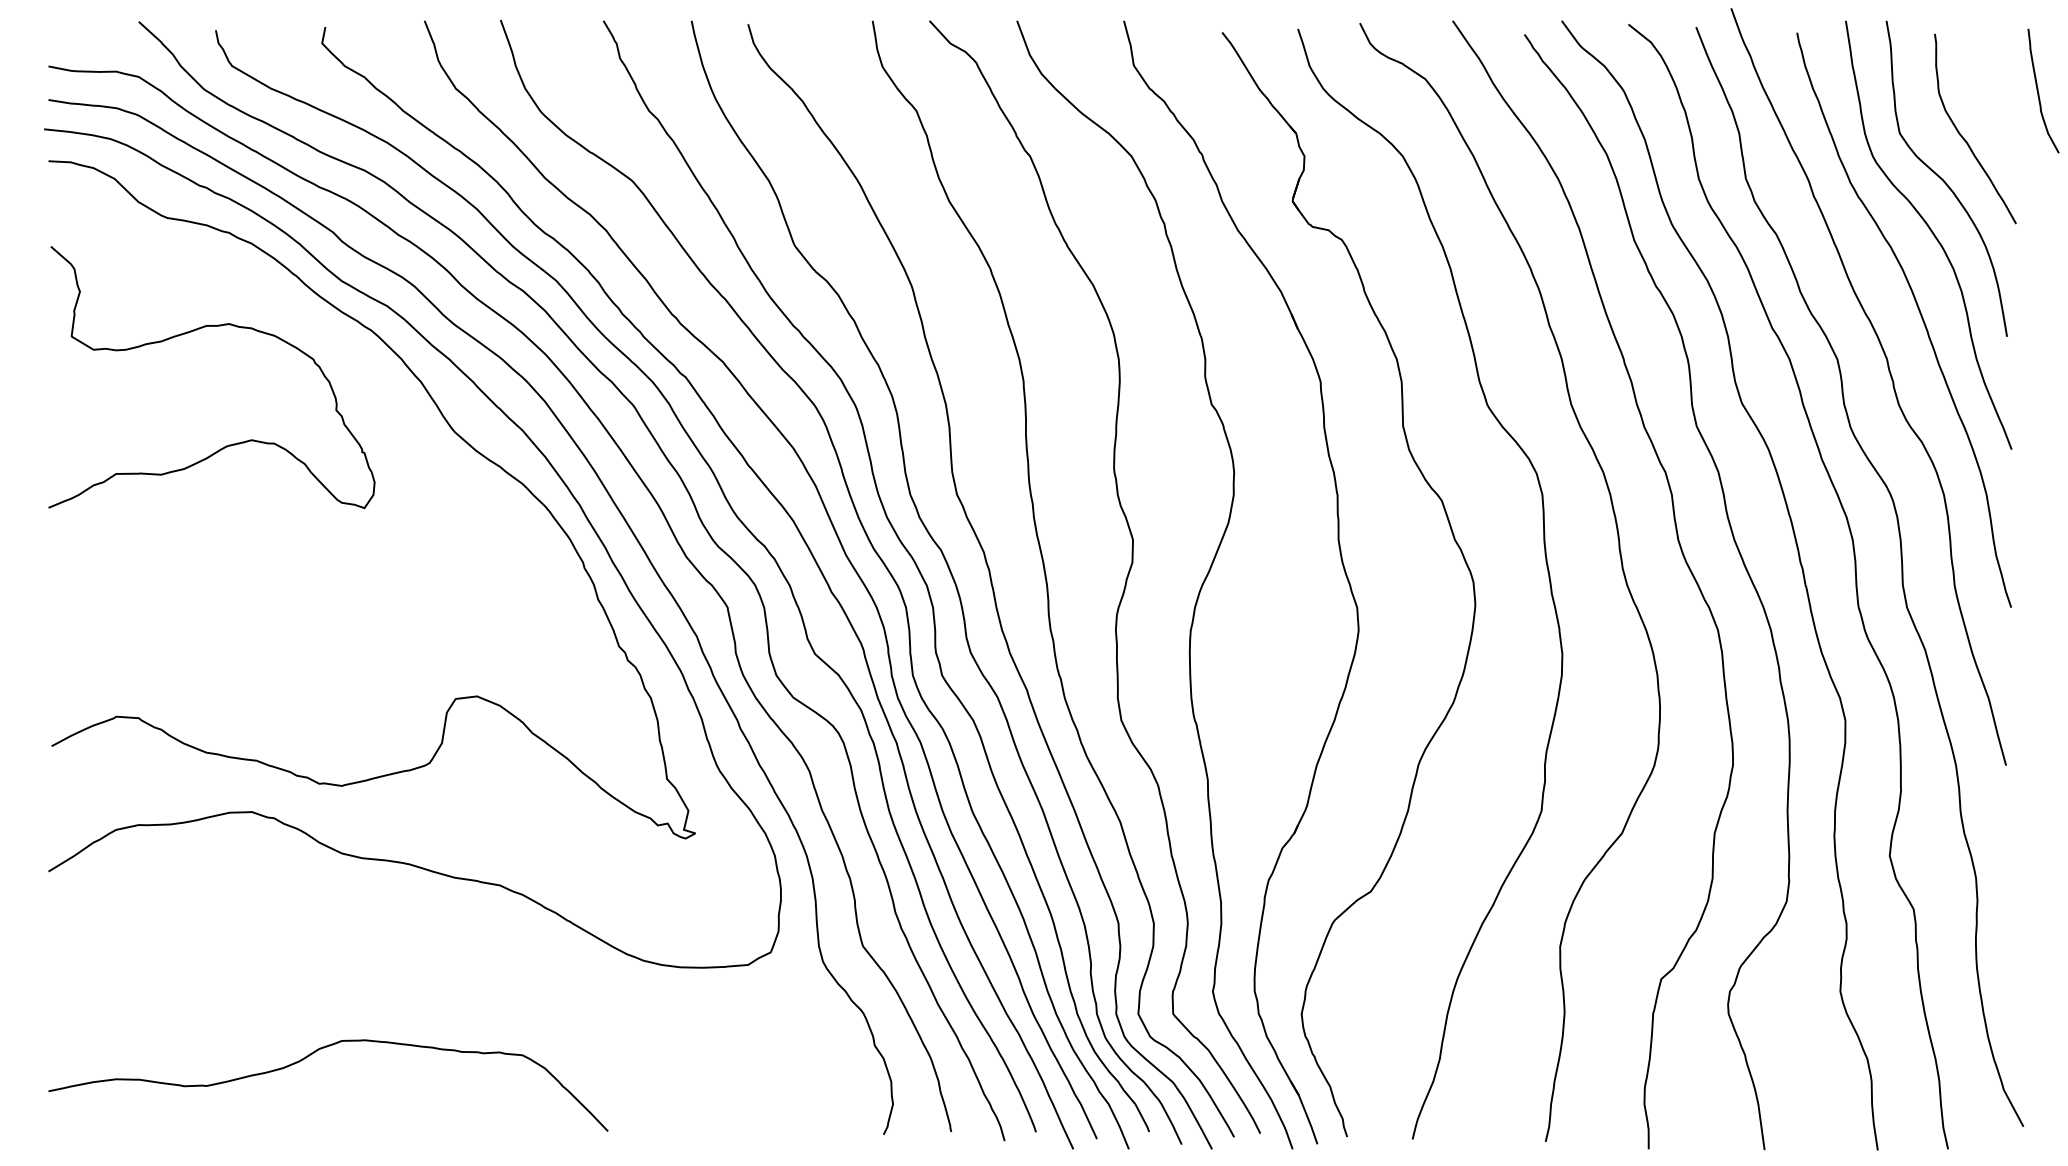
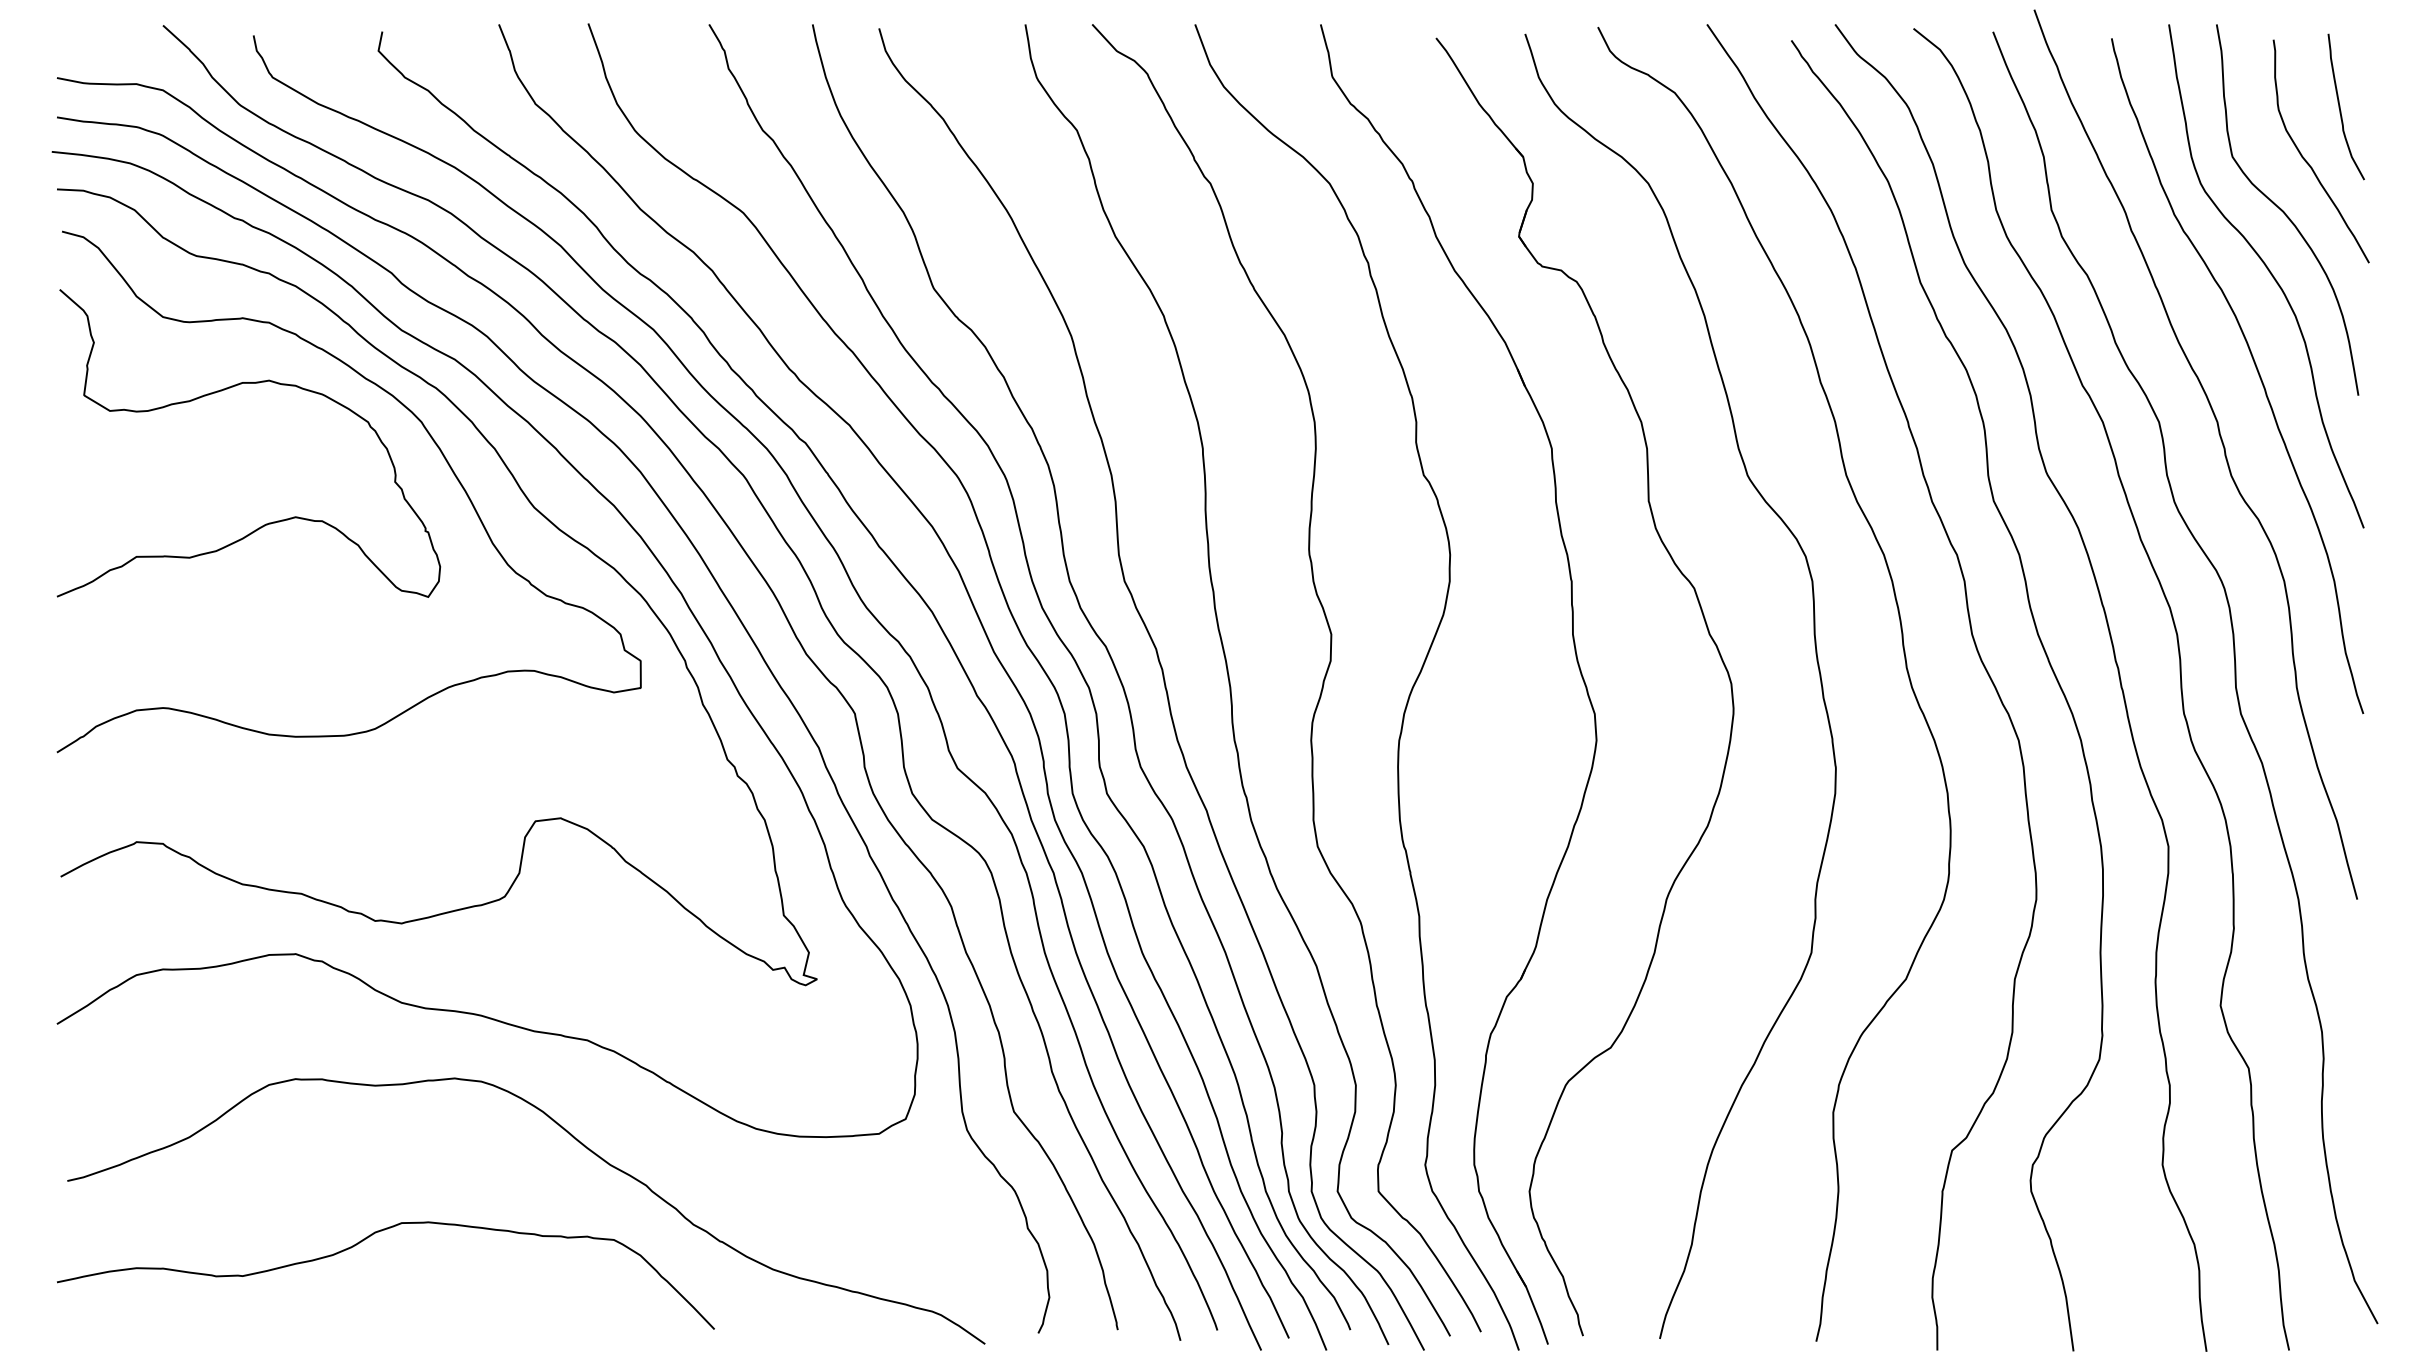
curve: (2038, 90) -> (2340, 106), moved
curve: (365, 371) -> (429, 436), added
curve: (492, 972) -> (578, 1142), added

